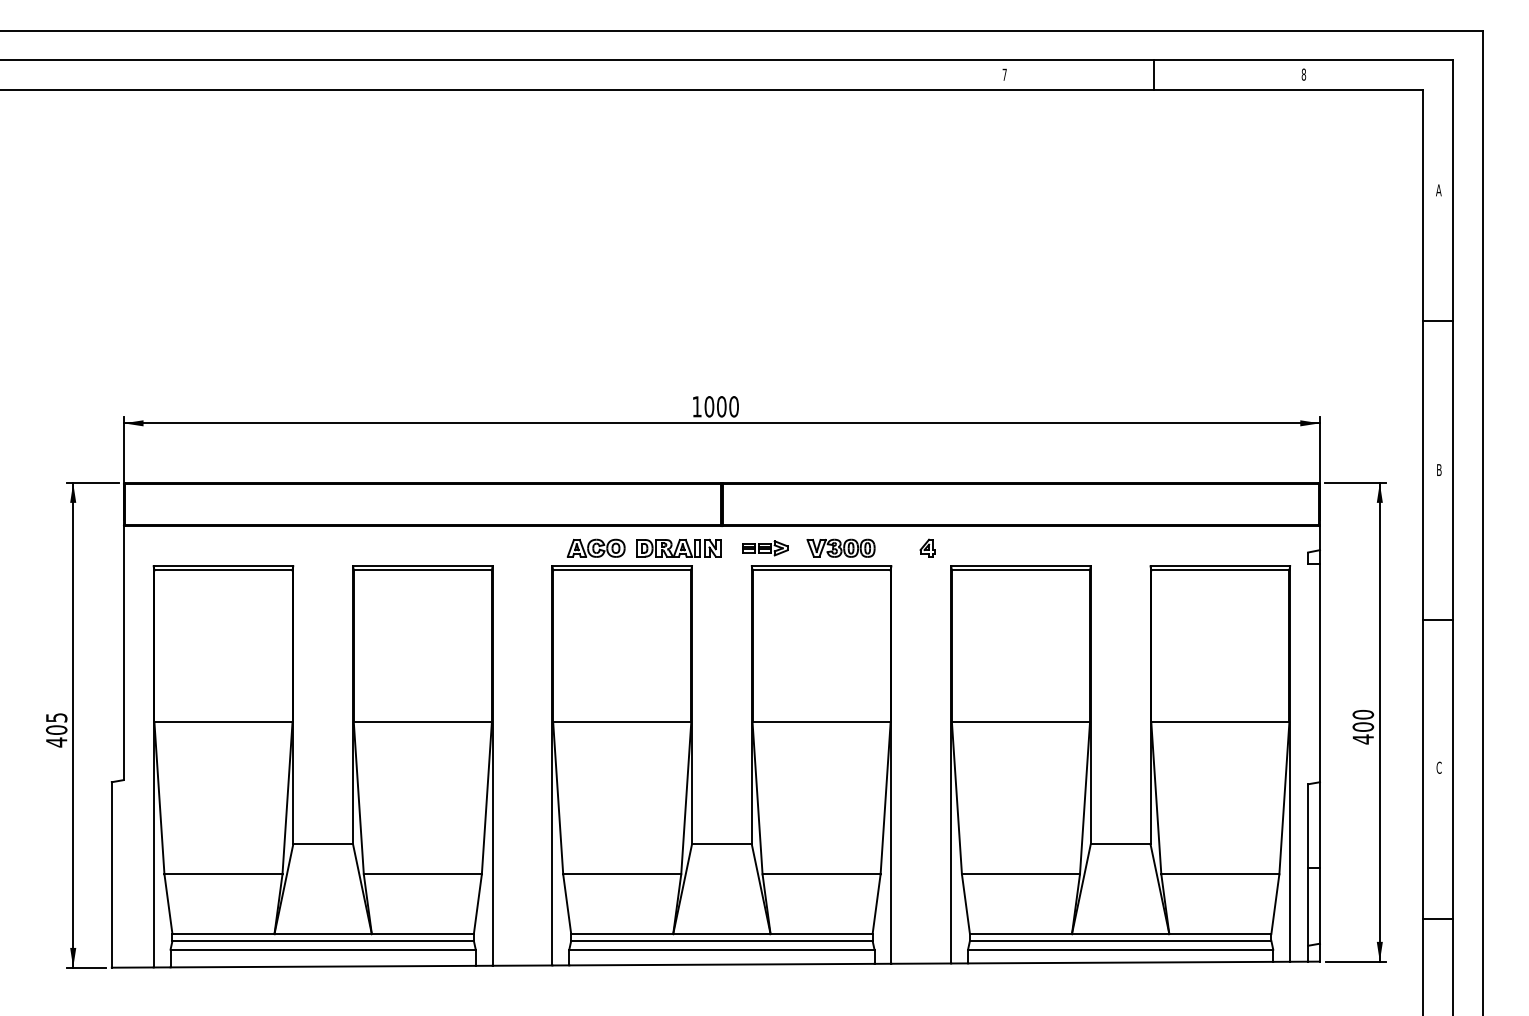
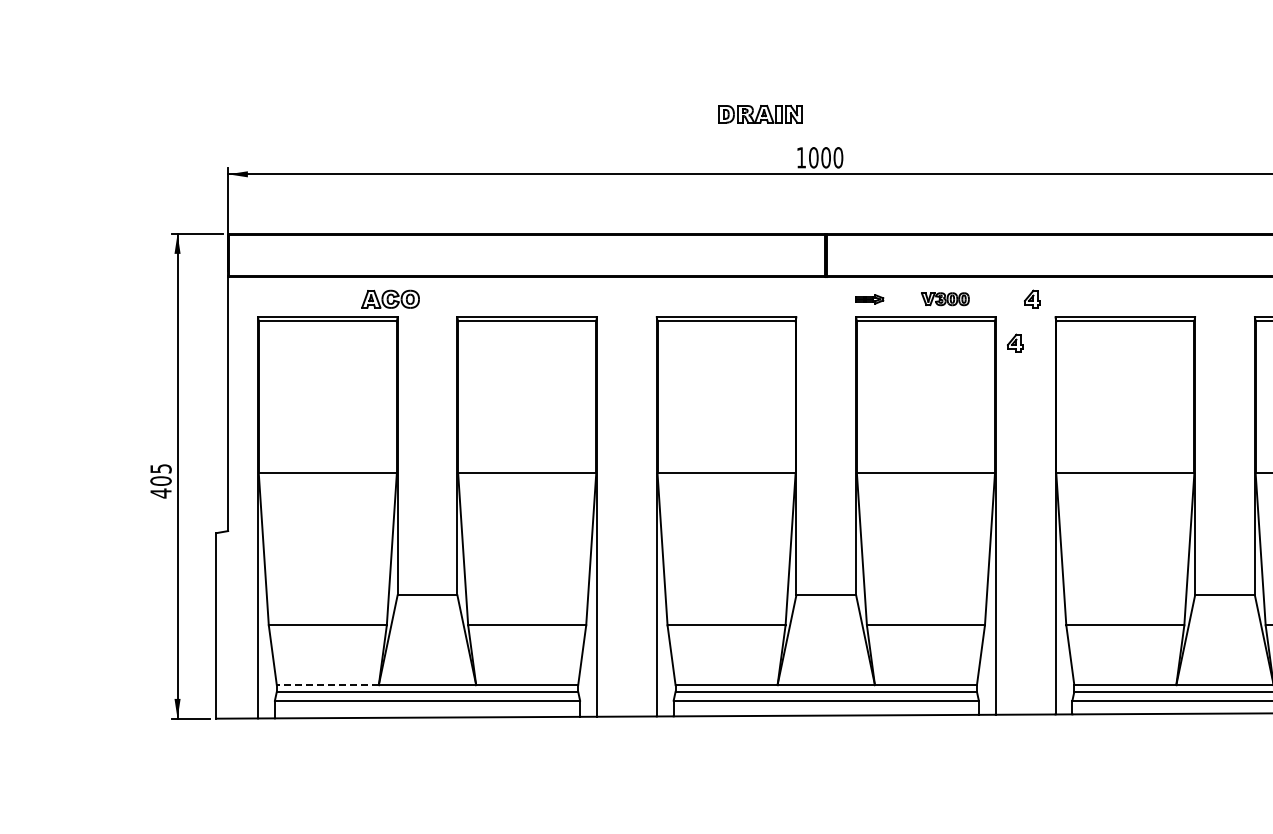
part: (595, 547) -> (389, 298), moved
part: (678, 547) -> (759, 113), moved
part: (840, 547) -> (944, 298), size x0.7
part: (765, 548) -> (869, 299), size x0.6
part: (910, 591) -> (1014, 342), added
line: (222, 934) -> (326, 685), solid -> dashed

